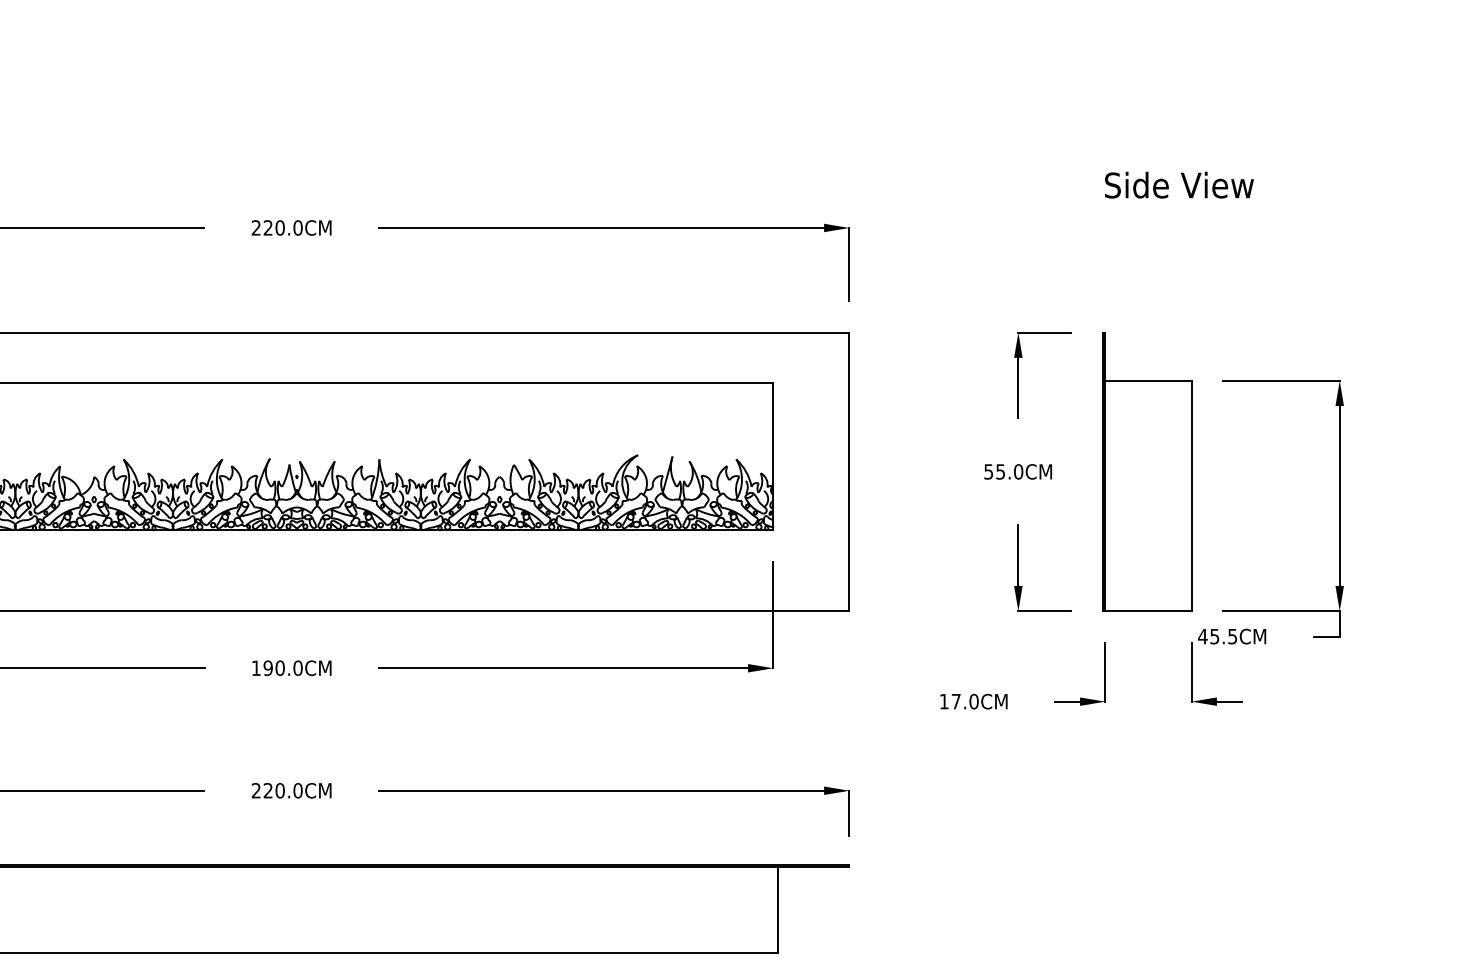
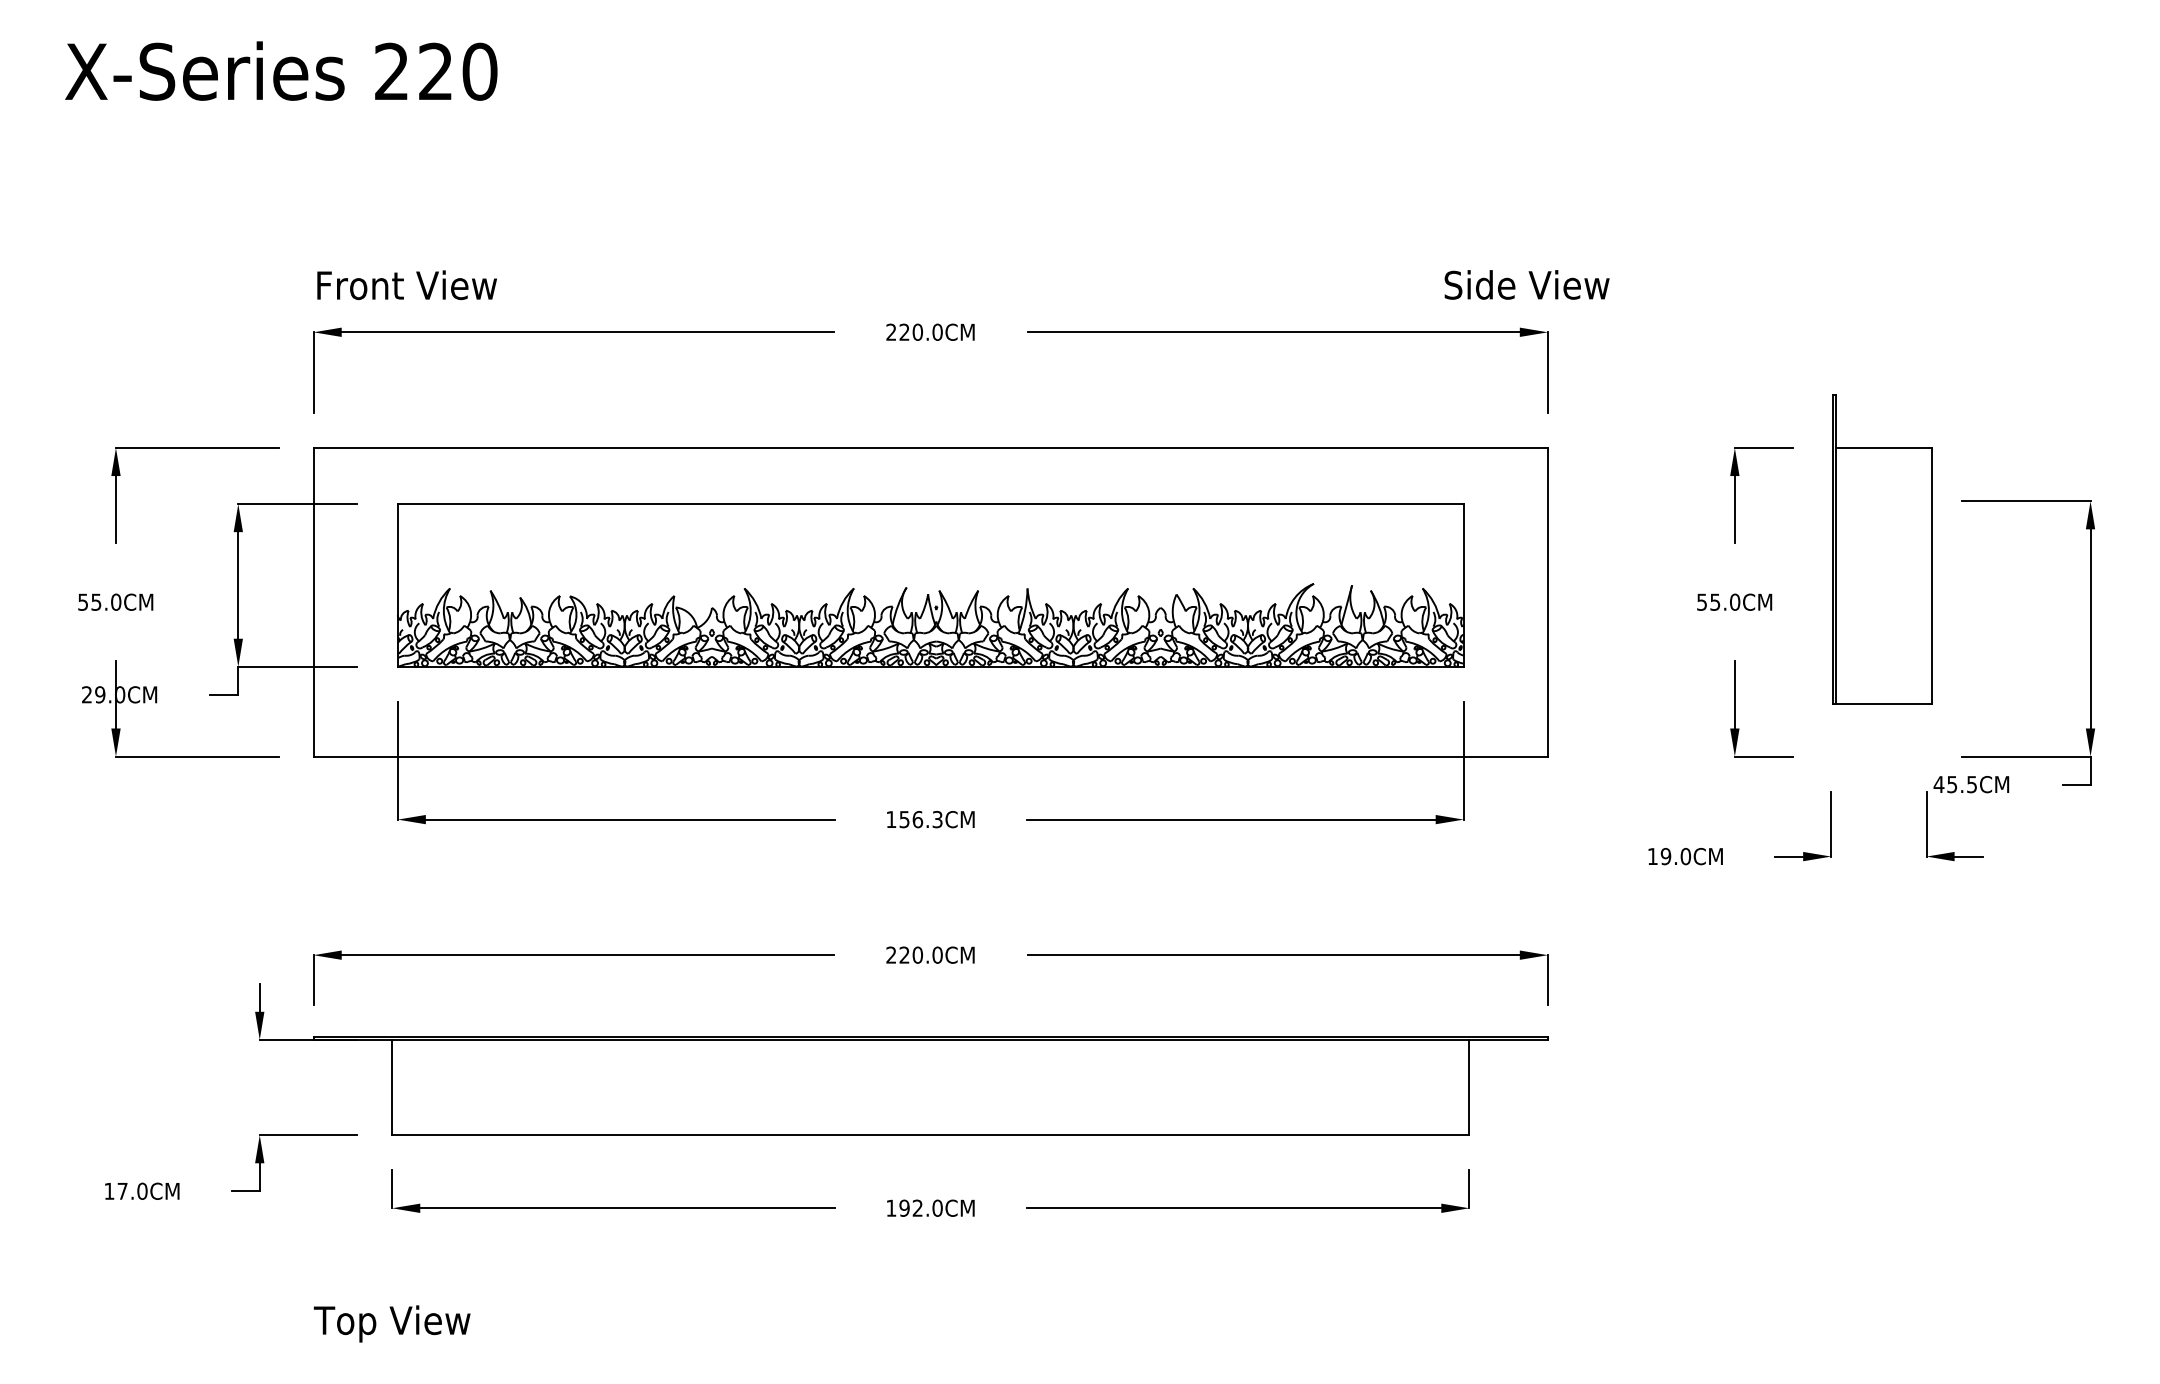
text: (1178, 184) -> (1526, 284), moved
part: (1147, 472) -> (1882, 549), moved
text: (282, 668) -> (920, 819), 190.0CM -> 156.3CM
text: (955, 701) -> (1665, 856), 17.0CM -> 19.0CM

